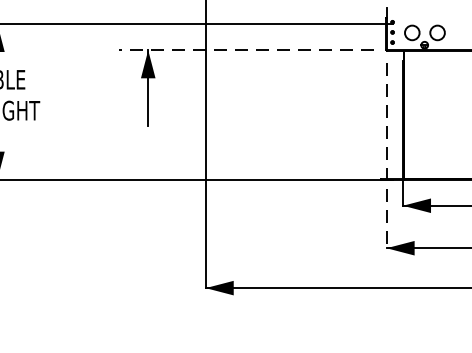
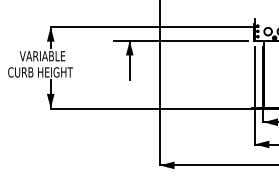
line: (246, 49) -> (181, 40), dashed -> solid
line: (386, 154) -> (254, 95), dashed -> solid

